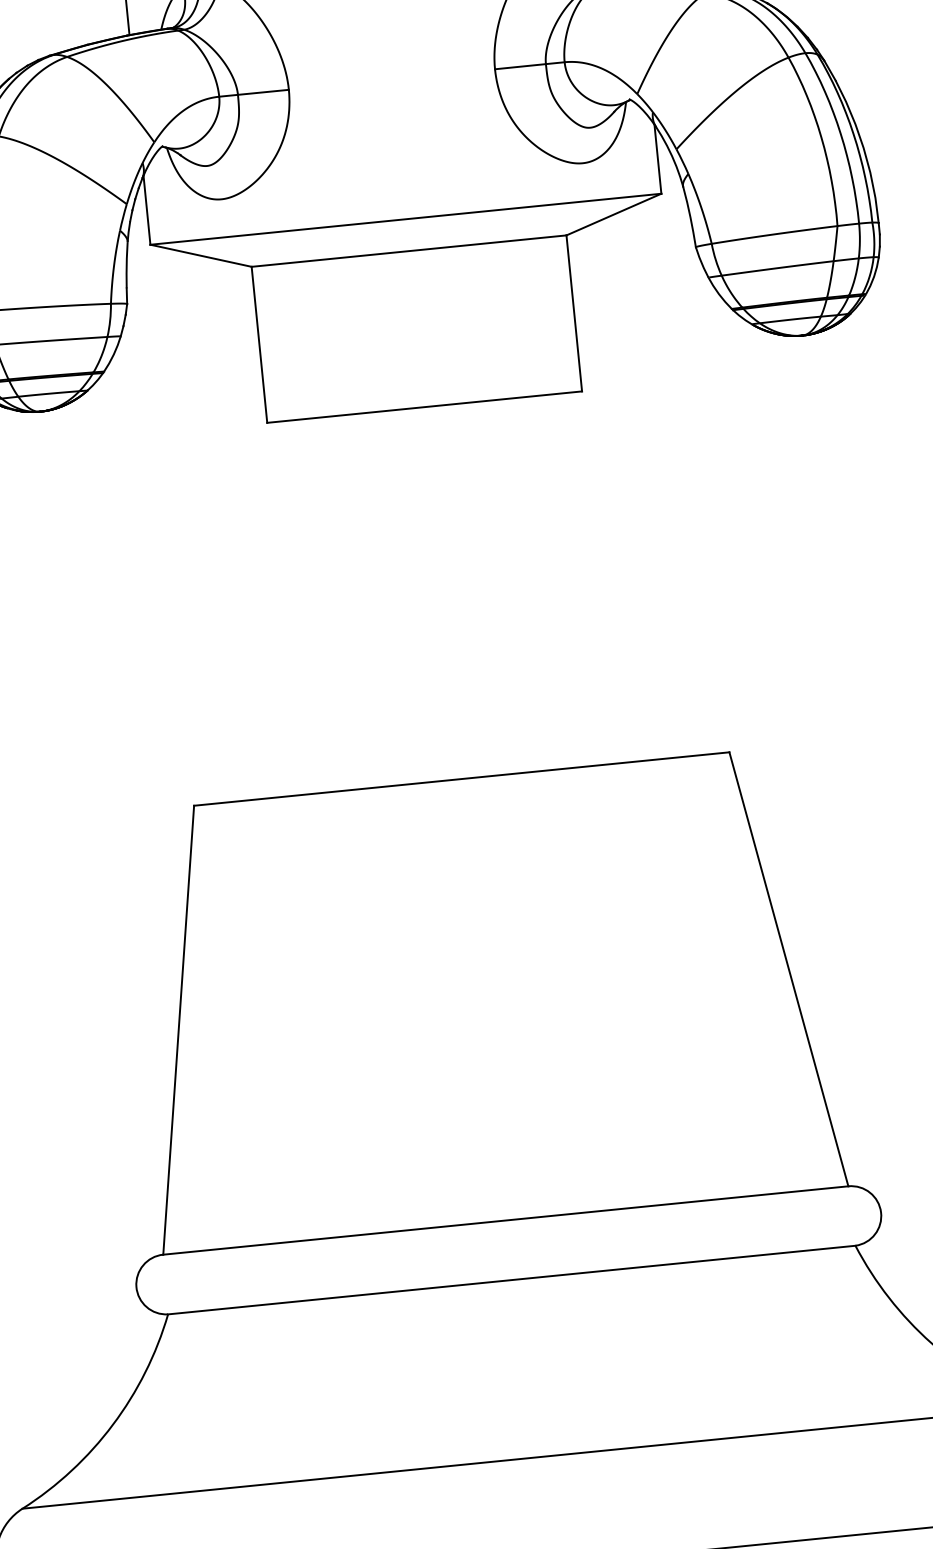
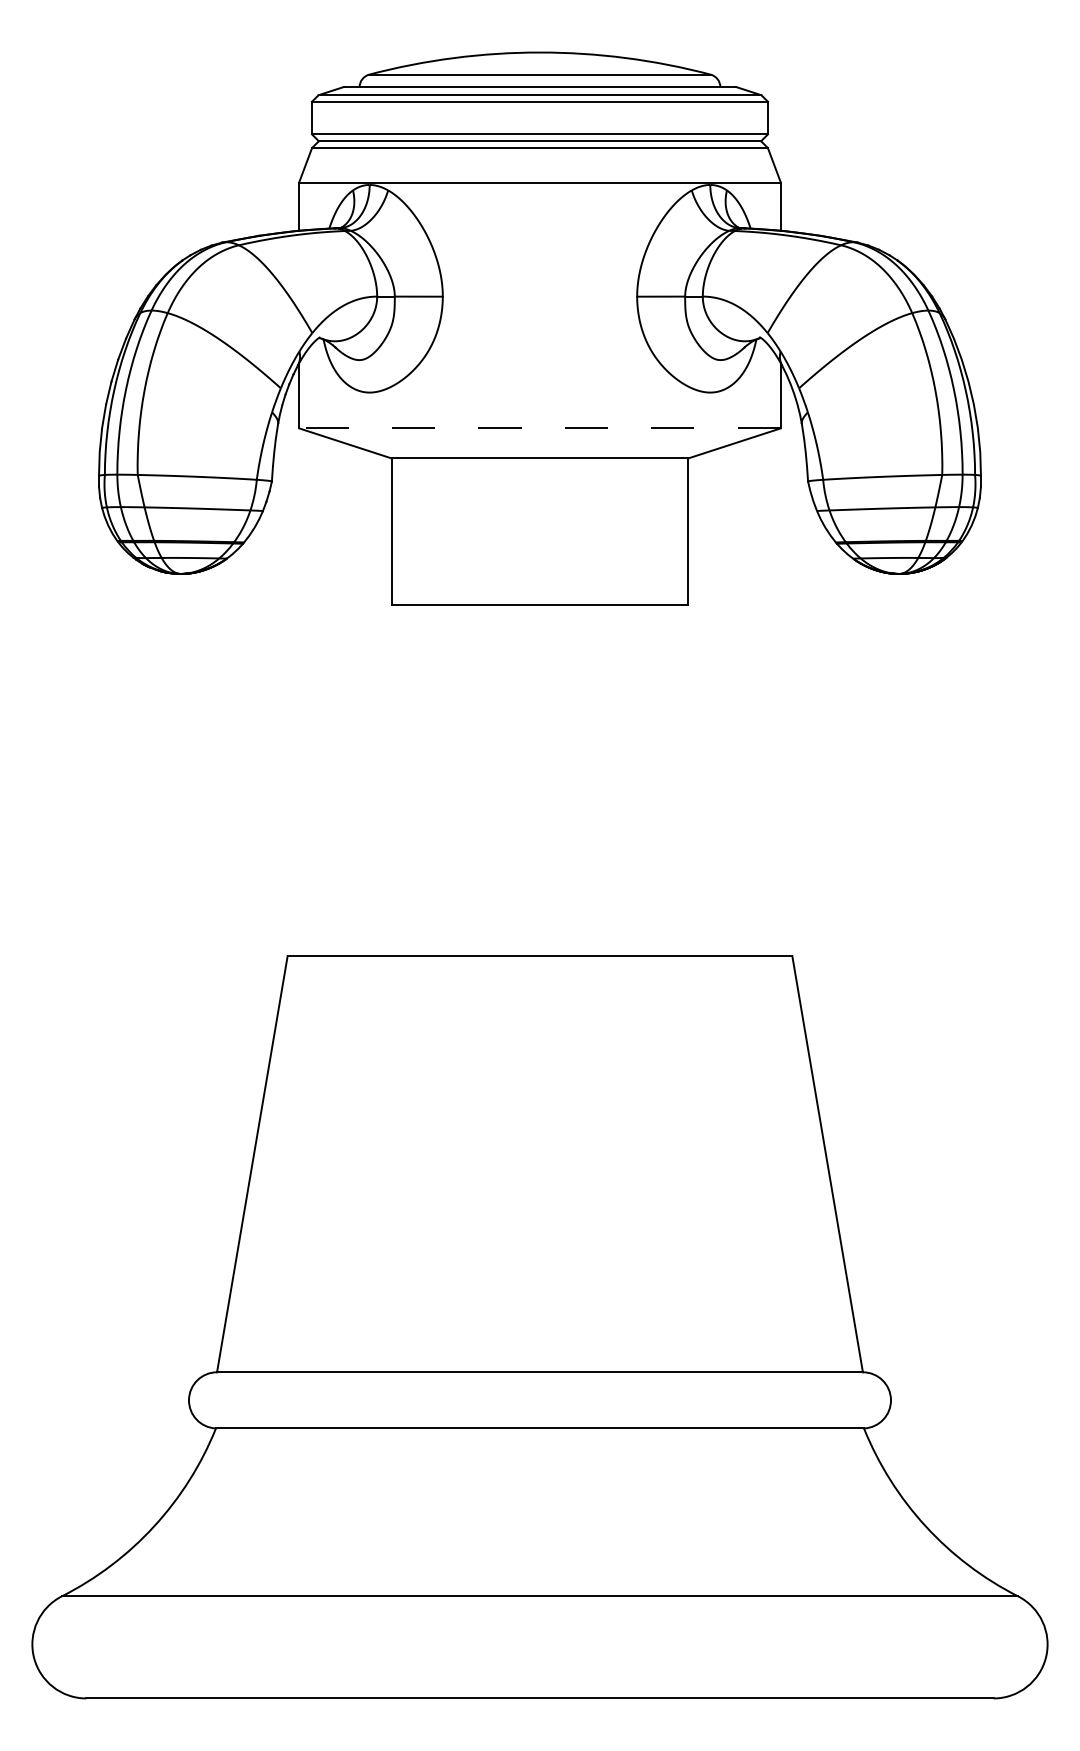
line: (406, 219) -> (540, 428), solid -> dashed

